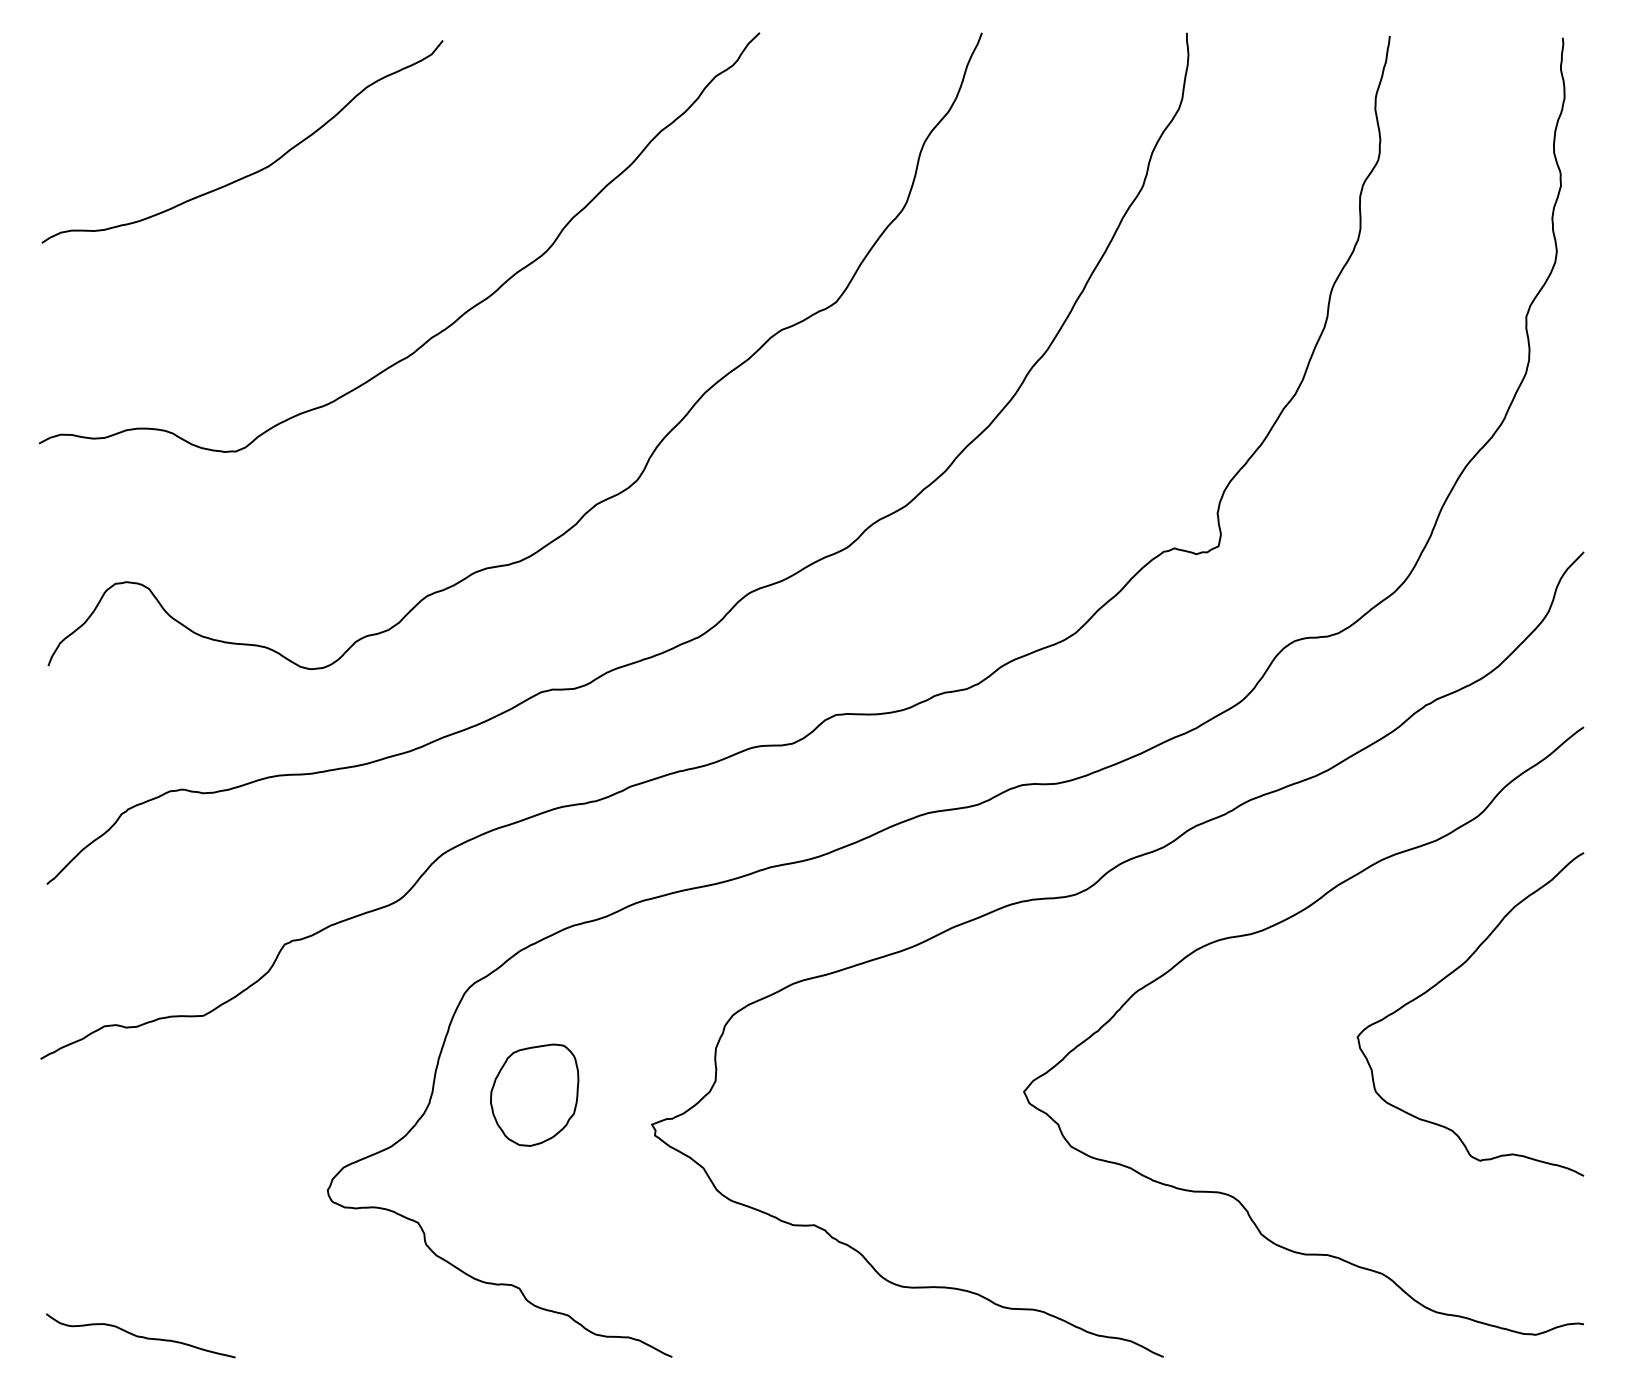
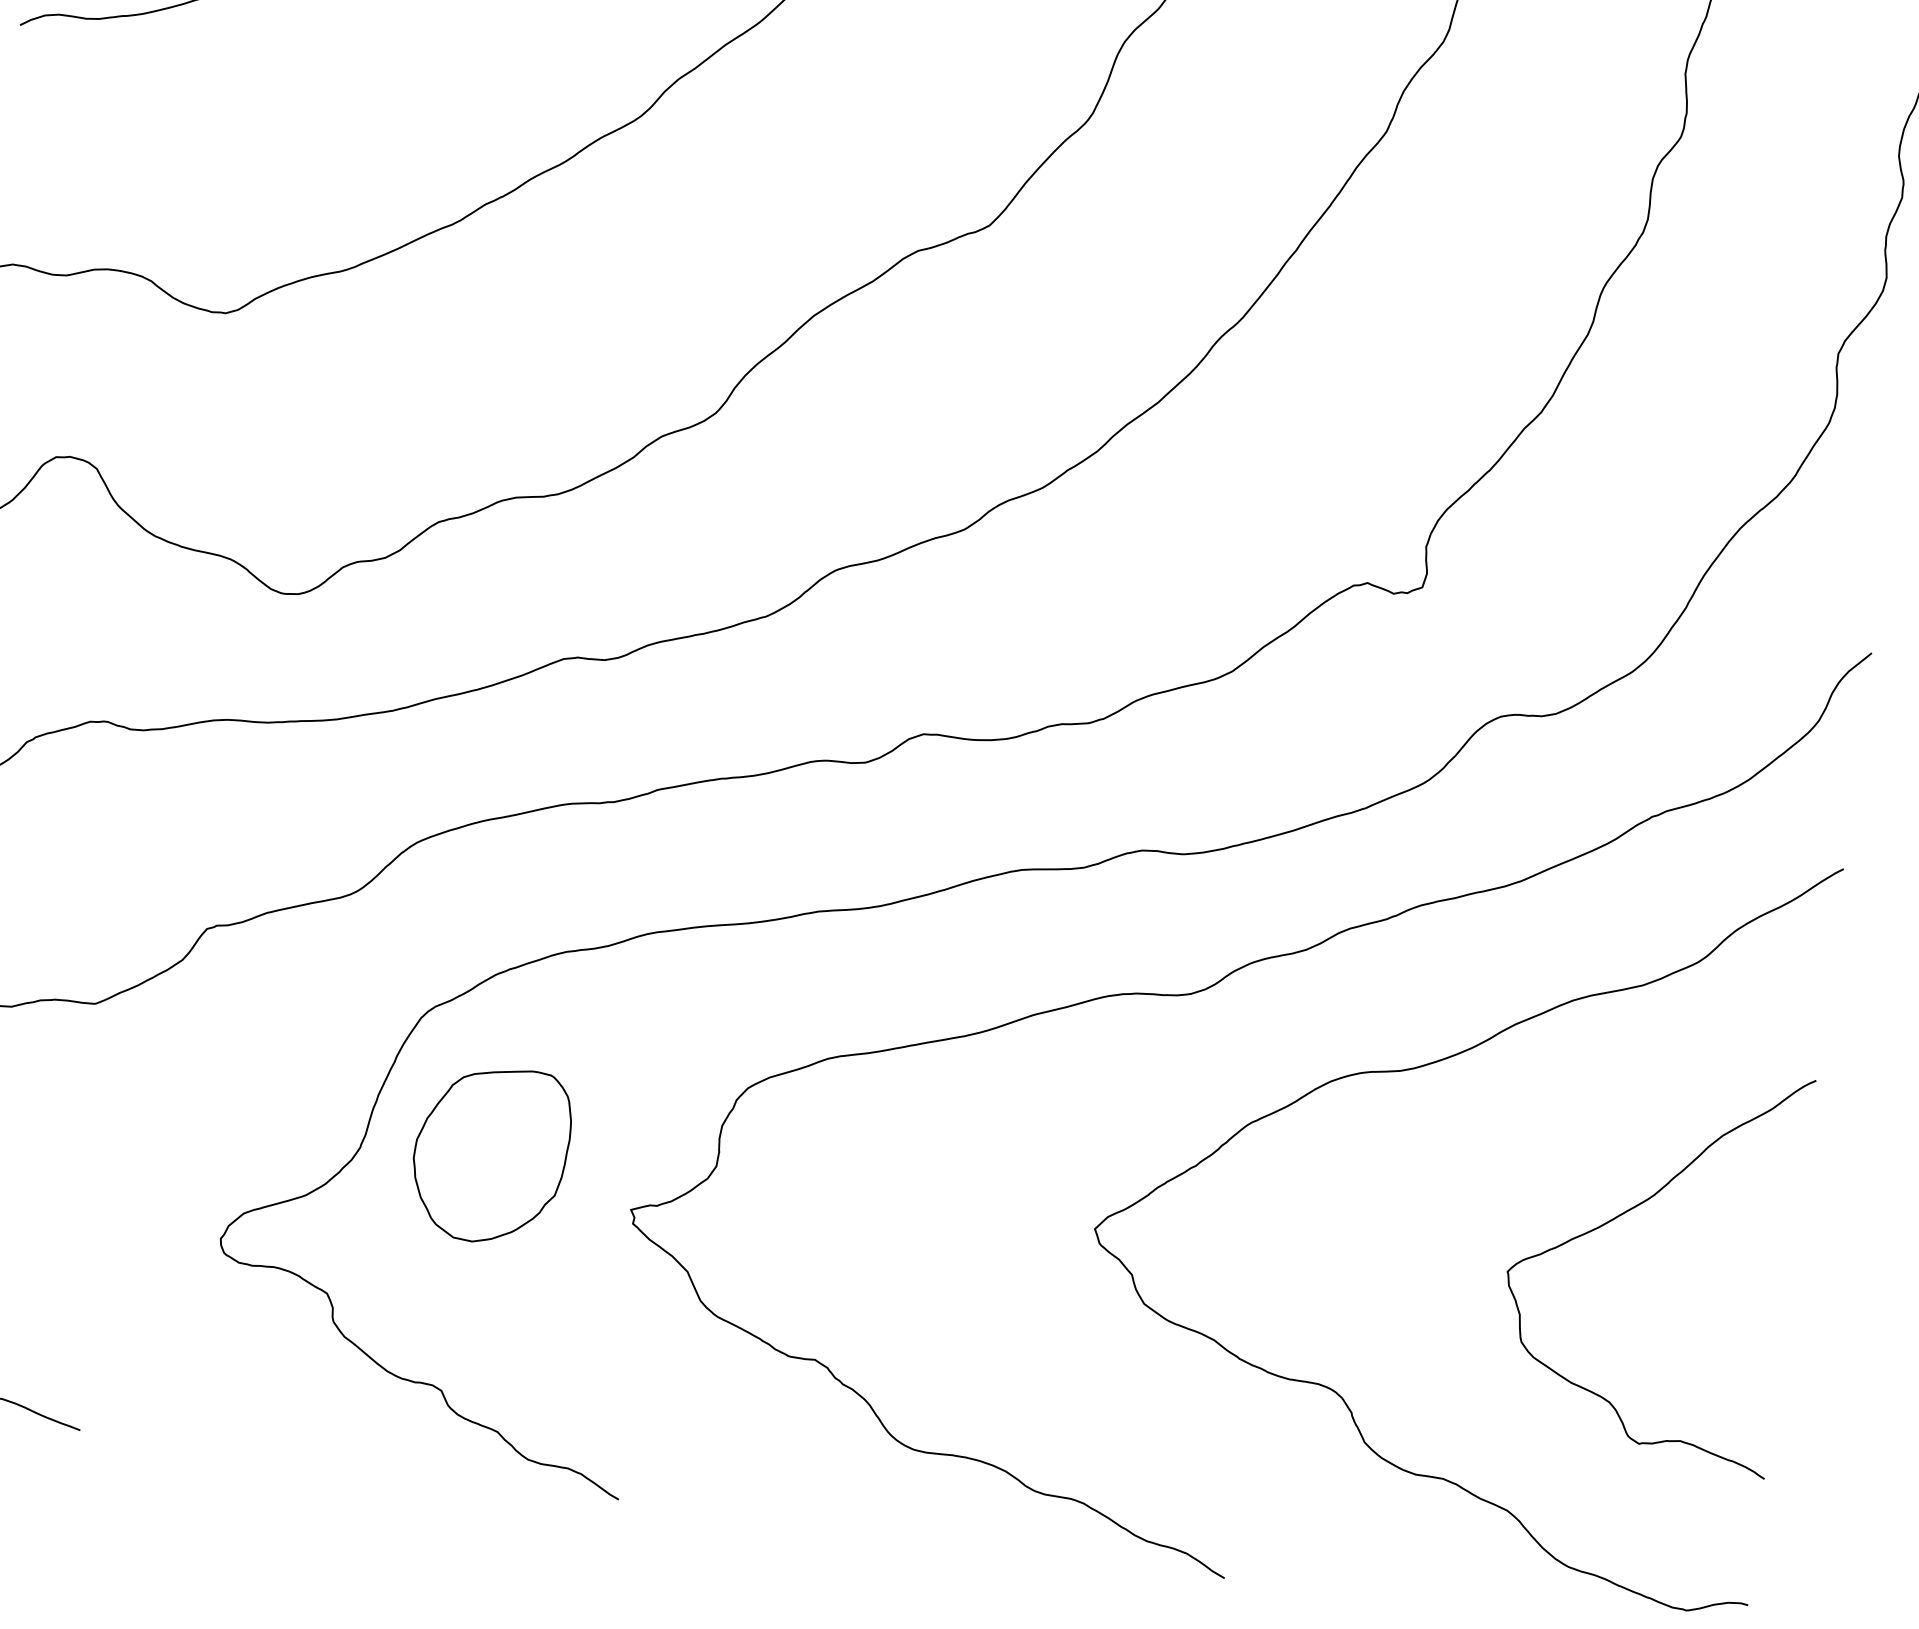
curve: (1443, 980) -> (1622, 1215), moved
part: (534, 1094) -> (491, 1153), size x1.4

